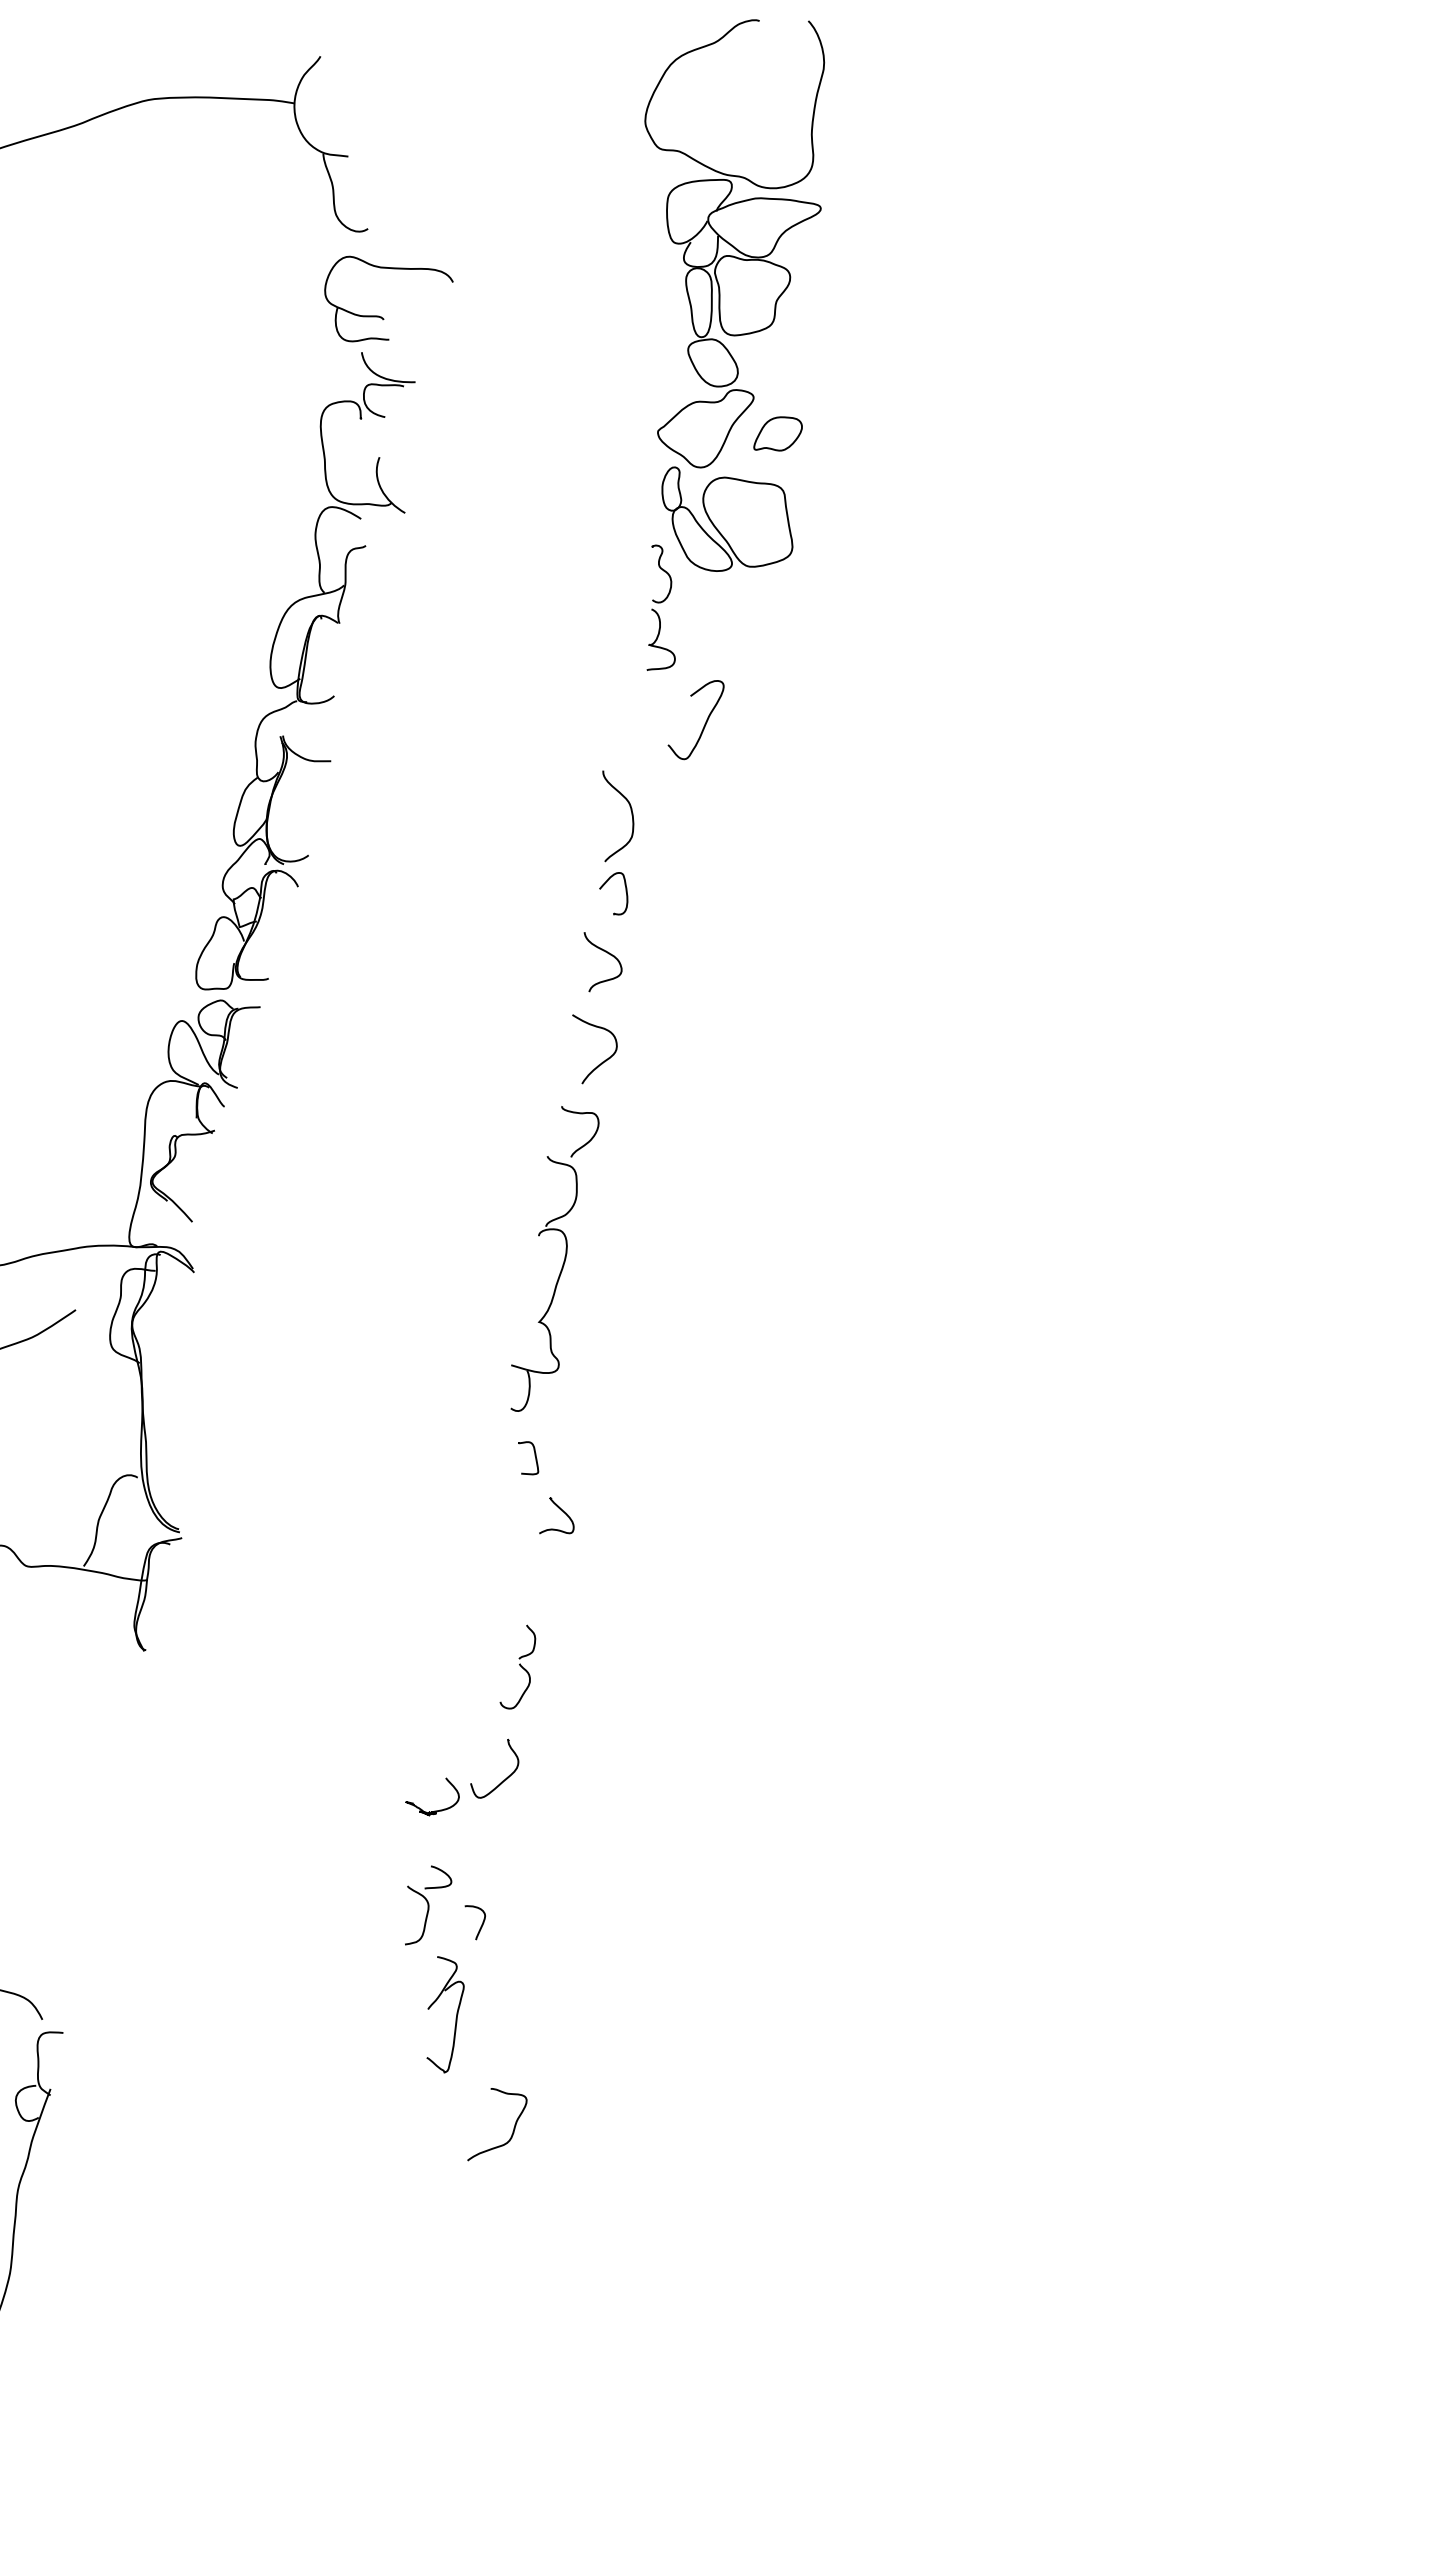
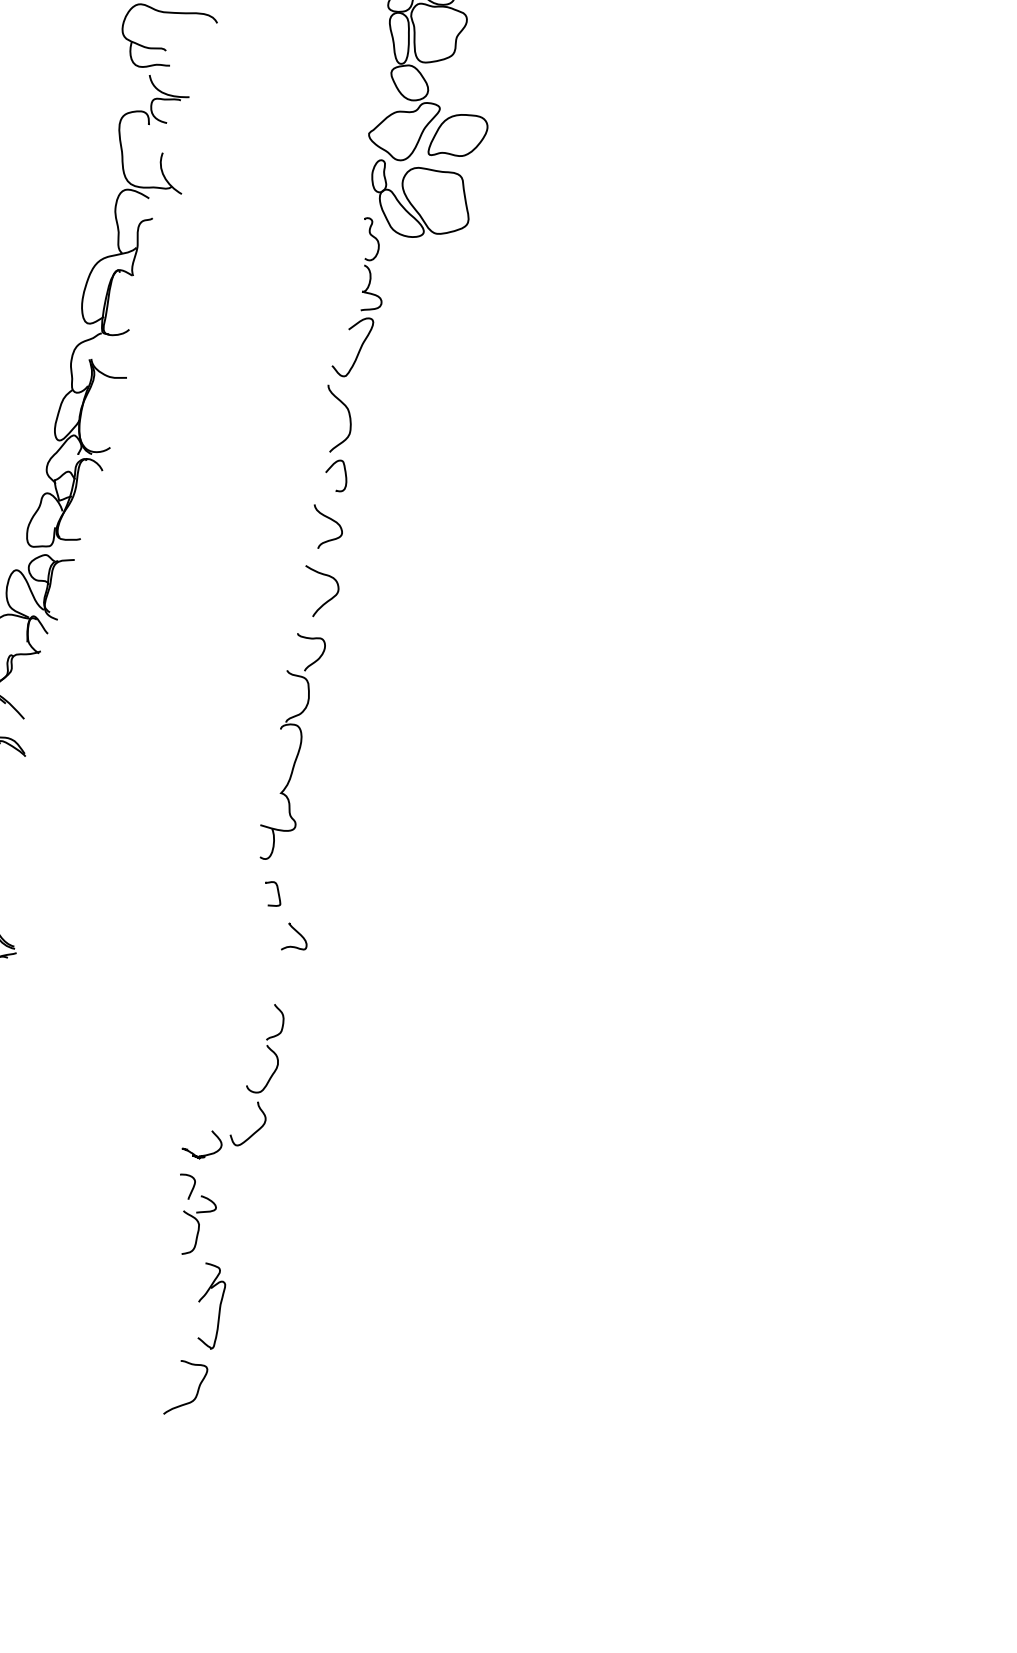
part: (777, 433) -> (457, 135), size x1.67
curve: (704, 723) -> (359, 349), moved
part: (517, 1666) -> (264, 1048), size x1.43
curve: (480, 1926) -> (191, 1189), moved
curve: (513, 2127) -> (197, 1389), moved

